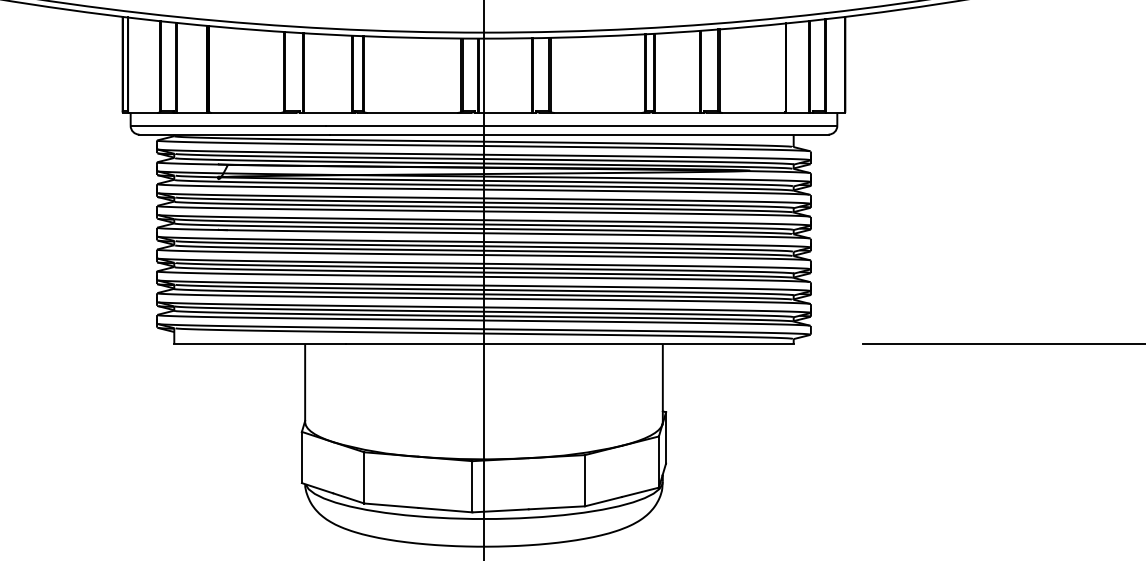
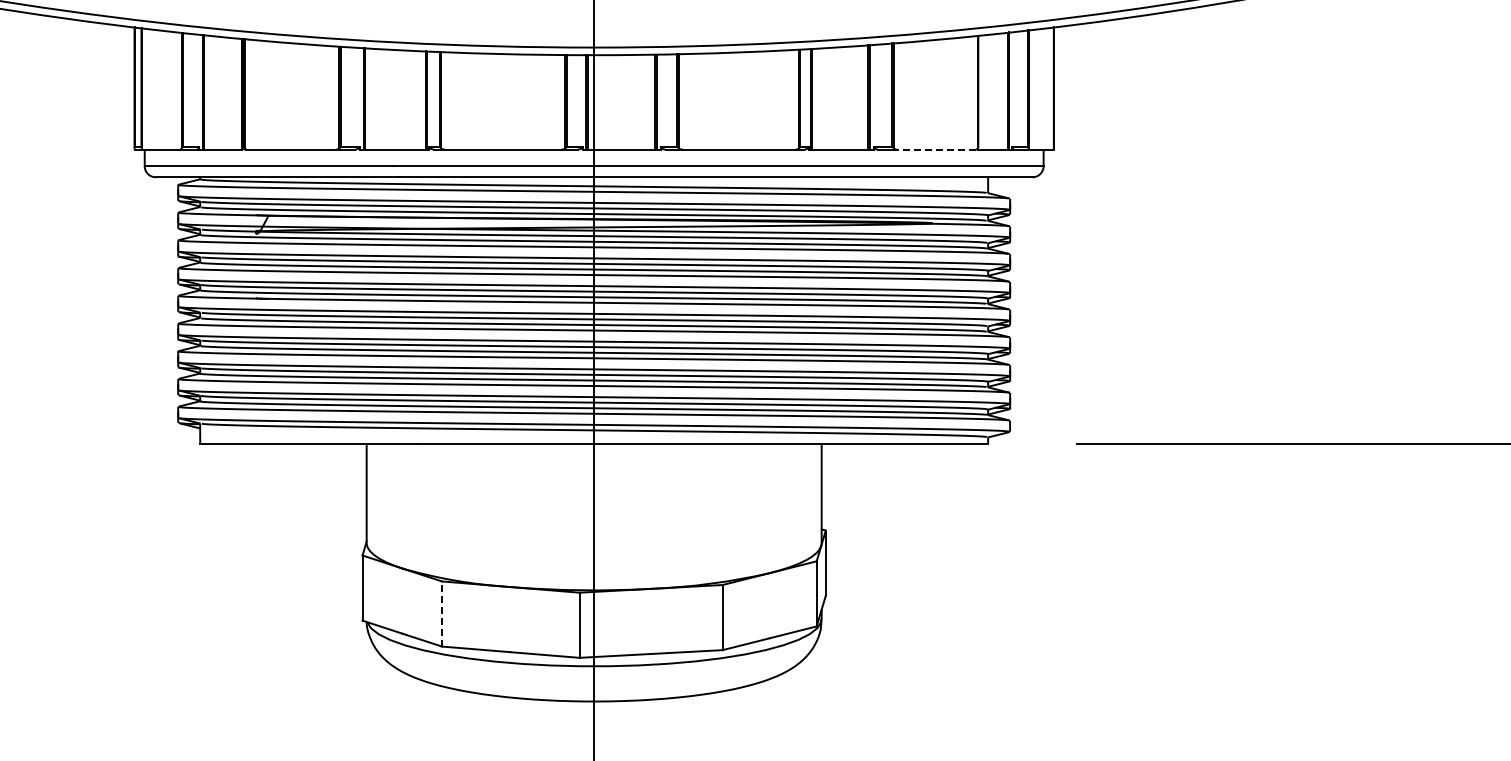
line: (752, 112) -> (935, 149), solid -> dashed
line: (363, 478) -> (441, 614), solid -> dashed

